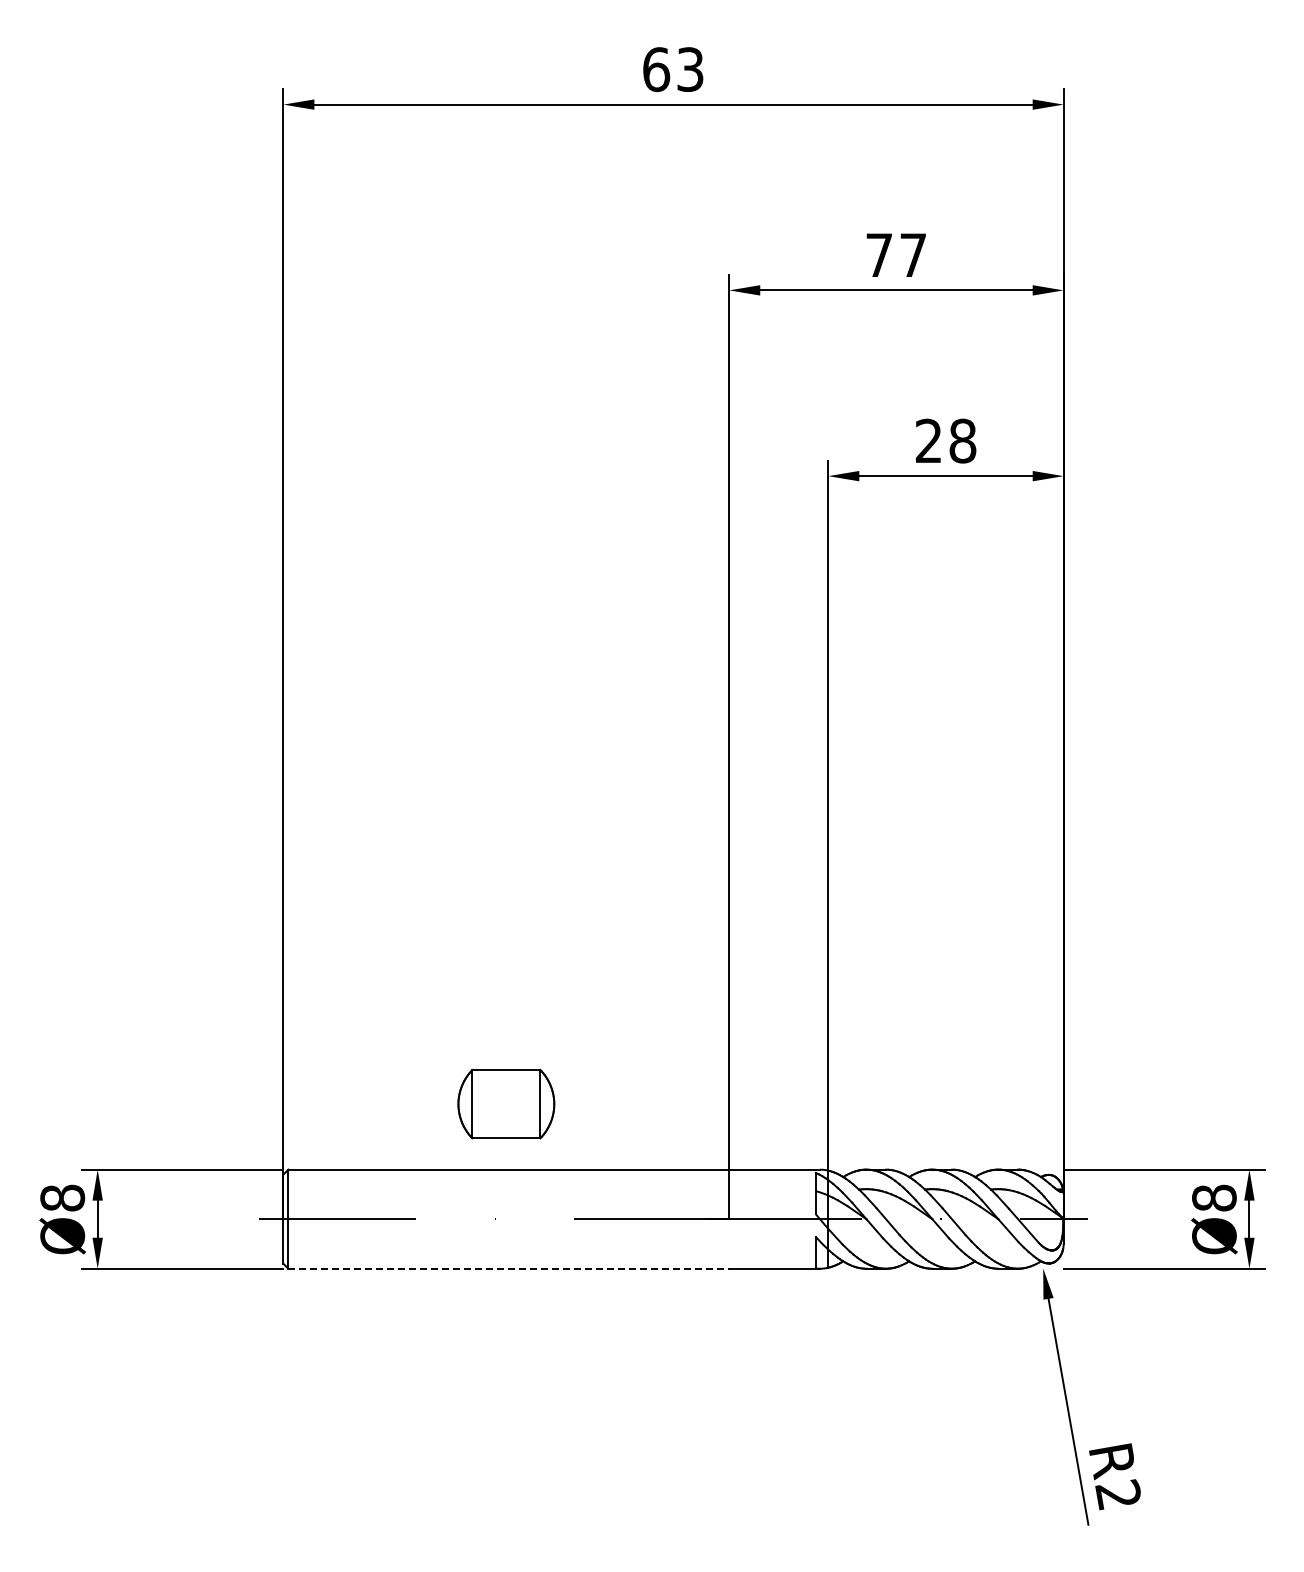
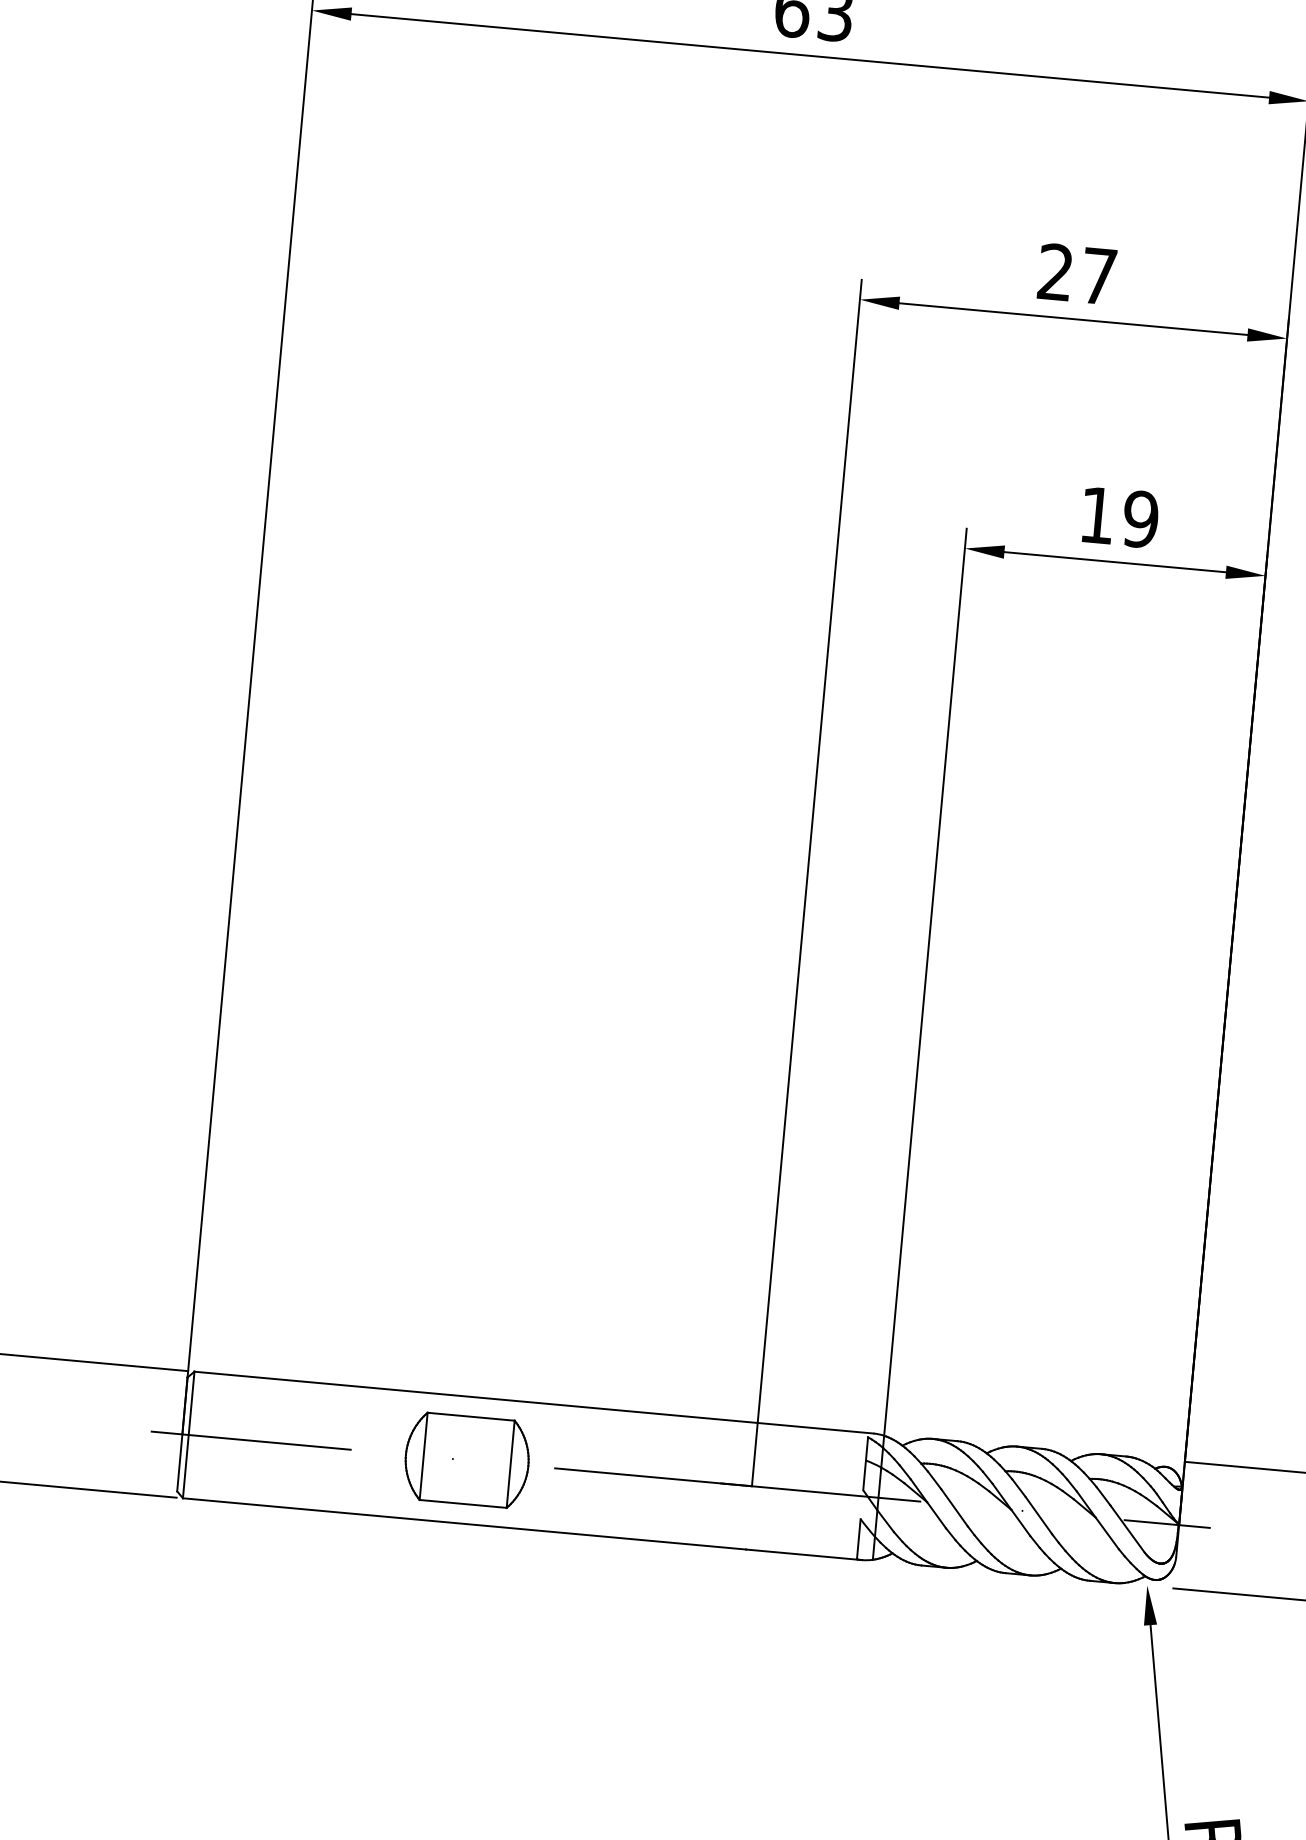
text: (878, 254) -> (1054, 271), 77 -> 27
text: (946, 440) -> (1119, 516), 28 -> 19
part: (506, 1104) -> (467, 1460), moved
line: (509, 1268) -> (465, 1523), dashed -> solid

